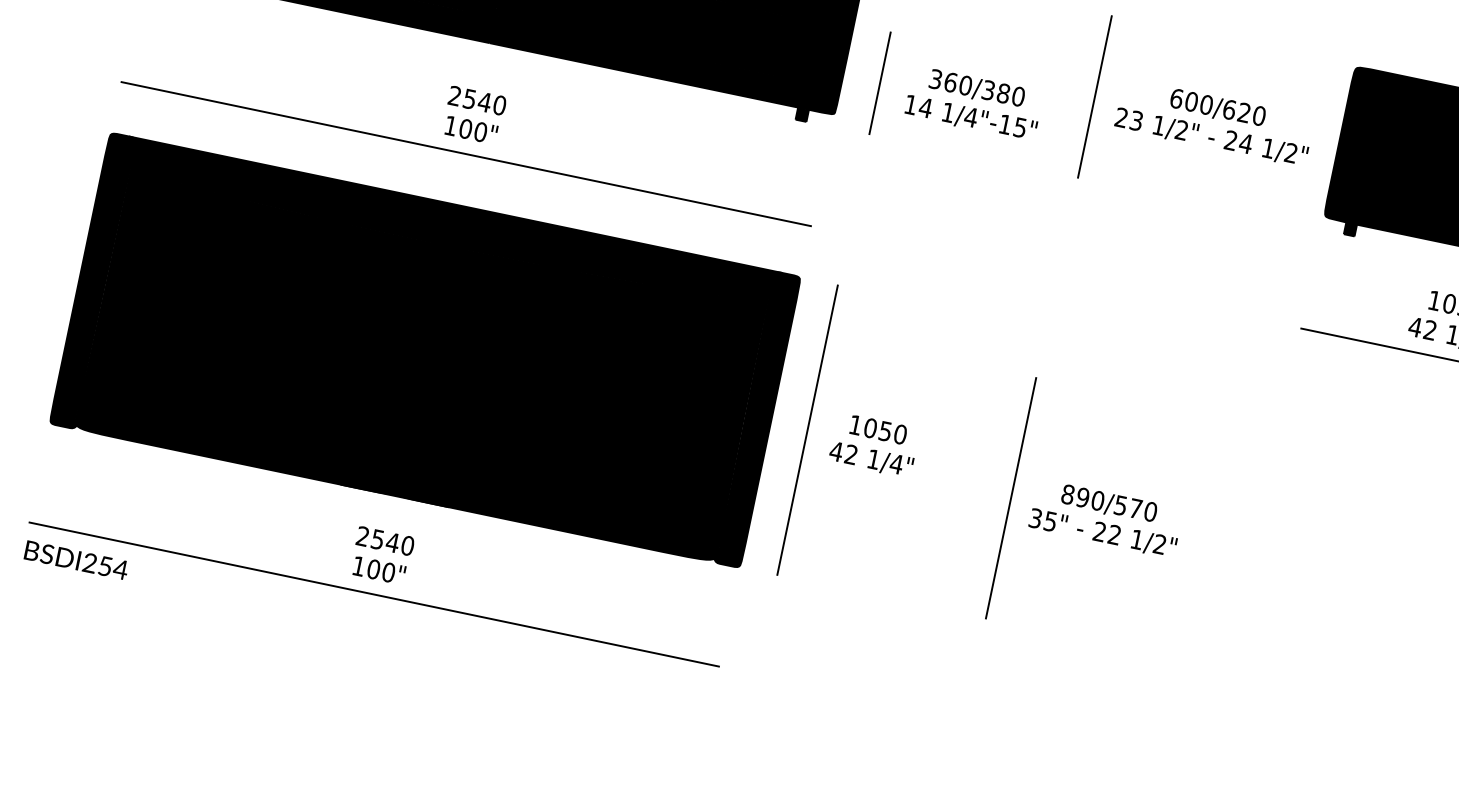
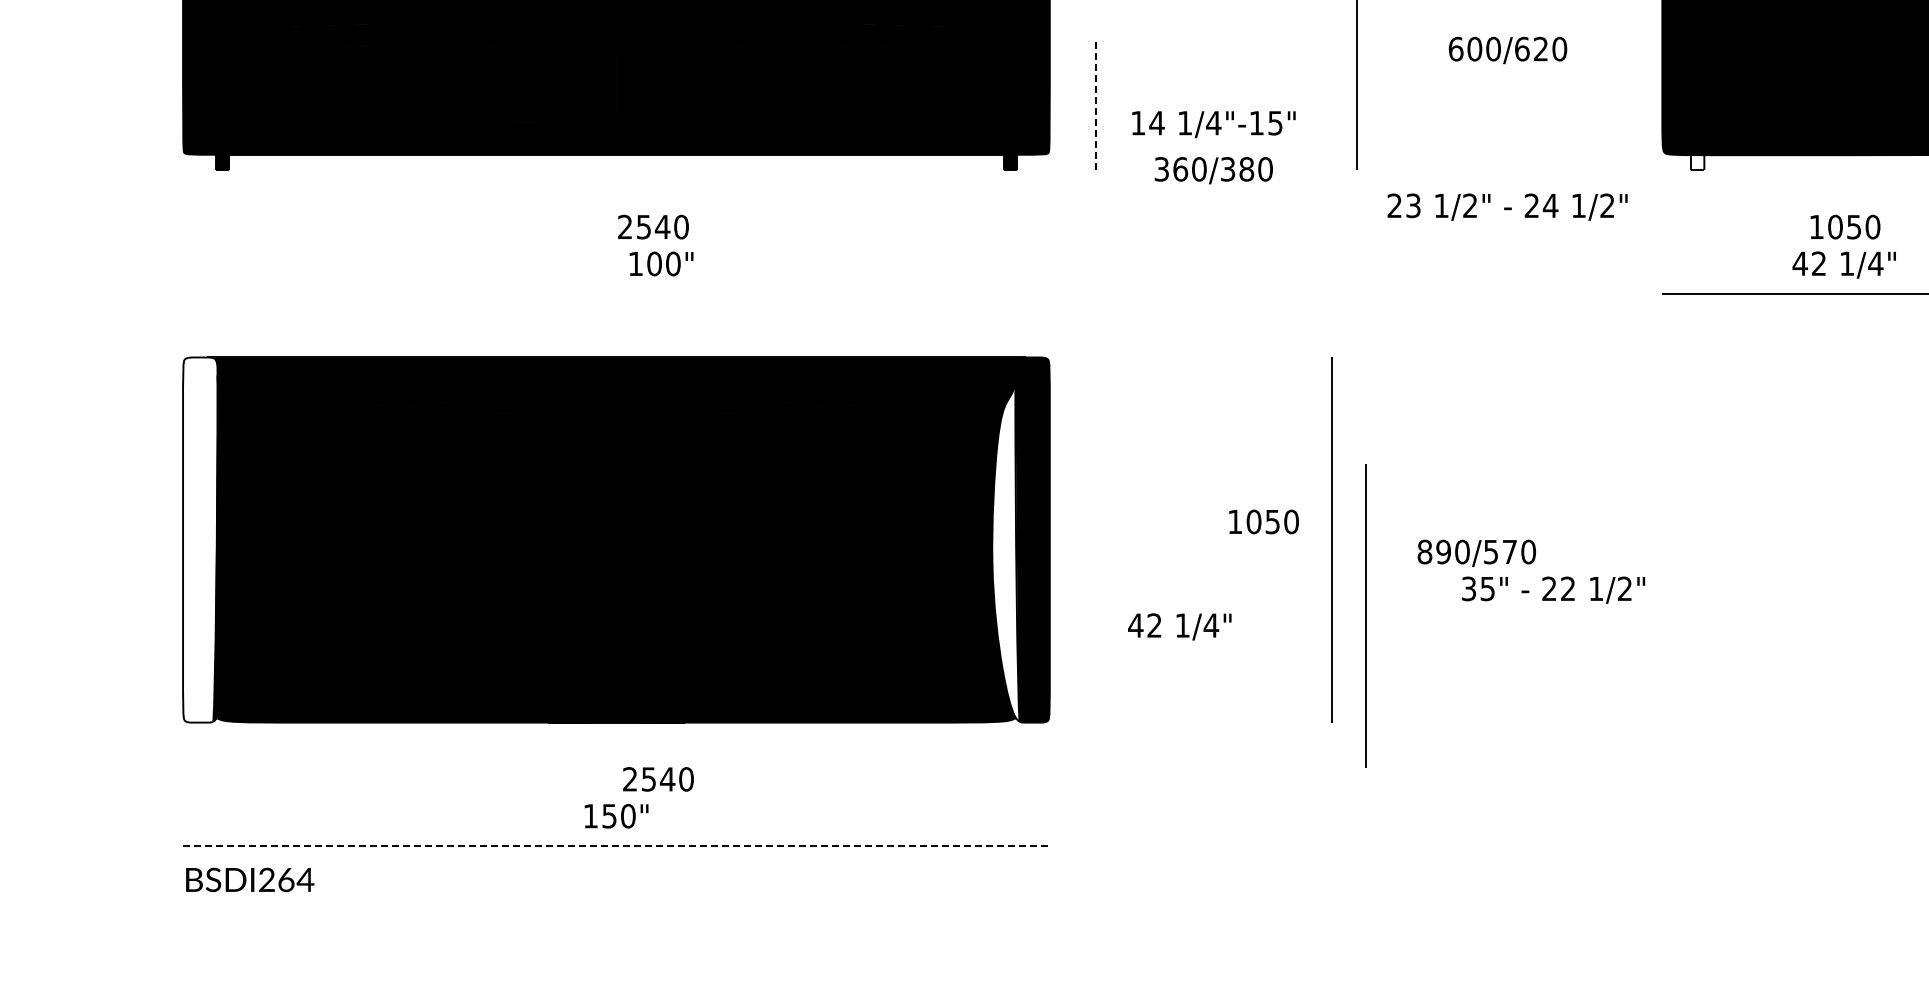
line: (879, 83) -> (1095, 105), solid -> dashed
text: (976, 88) -> (1213, 170), moved
text: (477, 100) -> (653, 226), moved
text: (471, 129) -> (661, 263), moved
text: (1211, 137) -> (1507, 206), moved
line: (466, 153) -> (616, 293), removed
fill: (1350, 229) -> (1697, 162), removed
fill: (93, 280) -> (200, 539), removed
fill: (734, 421) -> (1005, 548), removed
line: (807, 429) -> (1331, 539), moved
text: (878, 429) -> (1263, 521), moved
text: (871, 459) -> (1179, 626), moved
line: (1010, 497) -> (1365, 615), moved
text: (1102, 533) -> (1553, 589), moved
text: (385, 541) -> (658, 779), moved
text: (105, 566) -> (286, 880), BSDI254 -> BSDI264
text: (373, 569) -> (609, 816), 100" -> 150"
line: (374, 594) -> (616, 846), solid -> dashed

